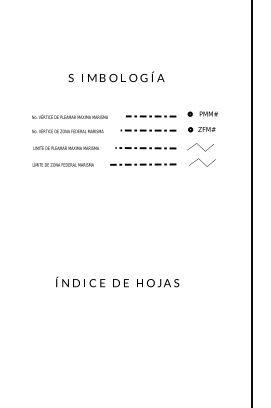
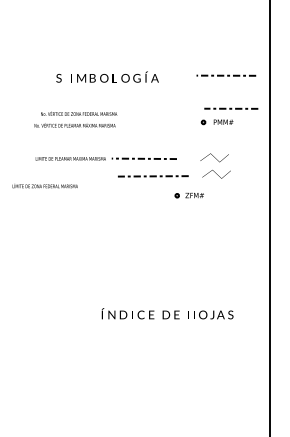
text: (116, 76) -> (107, 76), moved
line: (151, 116) -> (231, 108), moved
part: (201, 129) -> (188, 195), moved
line: (149, 130) -> (227, 75), moved
text: (67, 131) -> (78, 114), moved
line: (145, 148) -> (143, 159), moved
text: (62, 164) -> (44, 185), moved
text: (117, 281) -> (167, 313), moved

